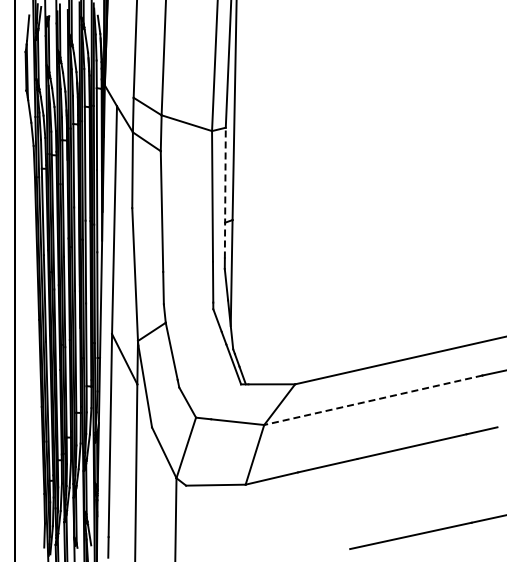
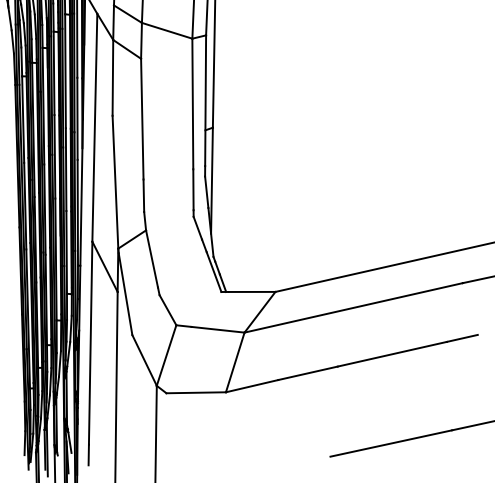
line: (225, 192) -> (205, 100), dashed -> solid
line: (373, 400) -> (353, 308), dashed -> solid

